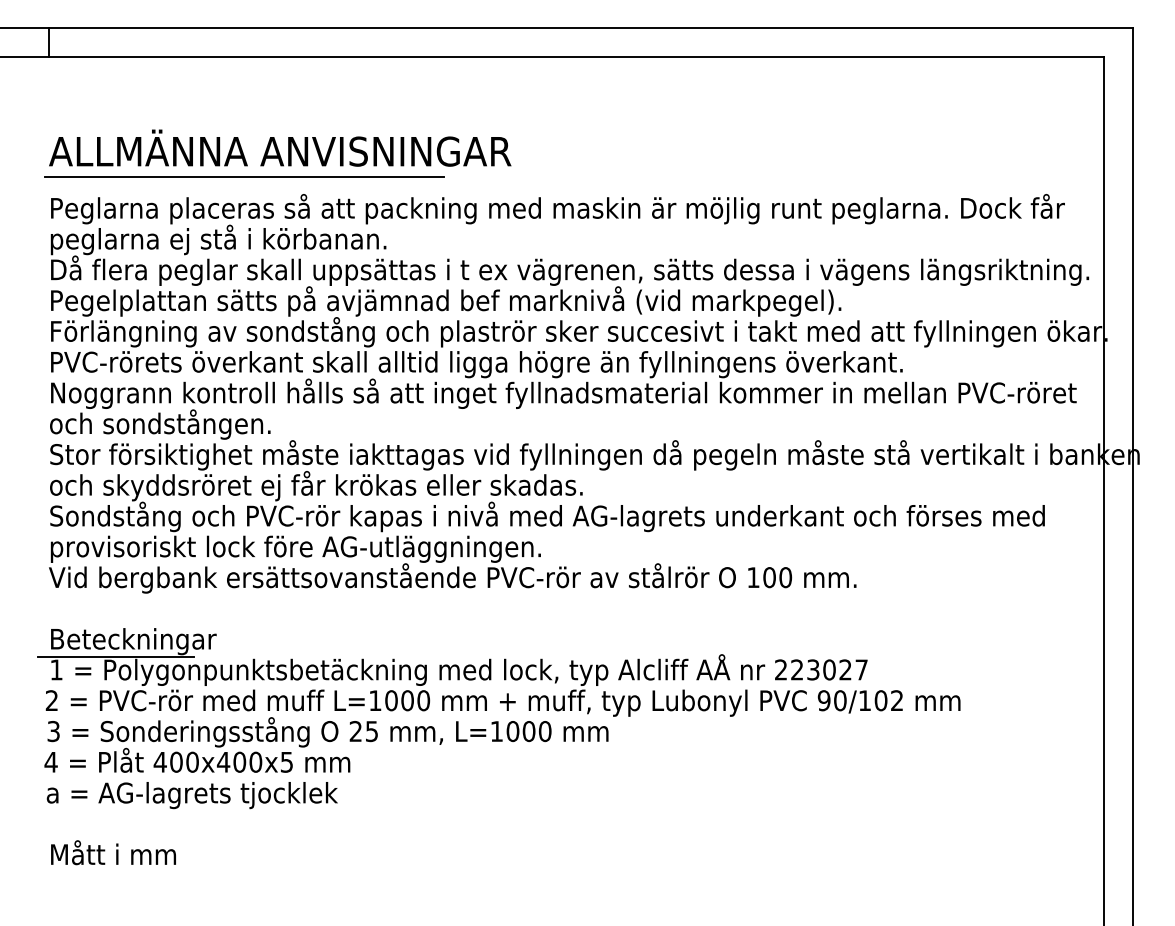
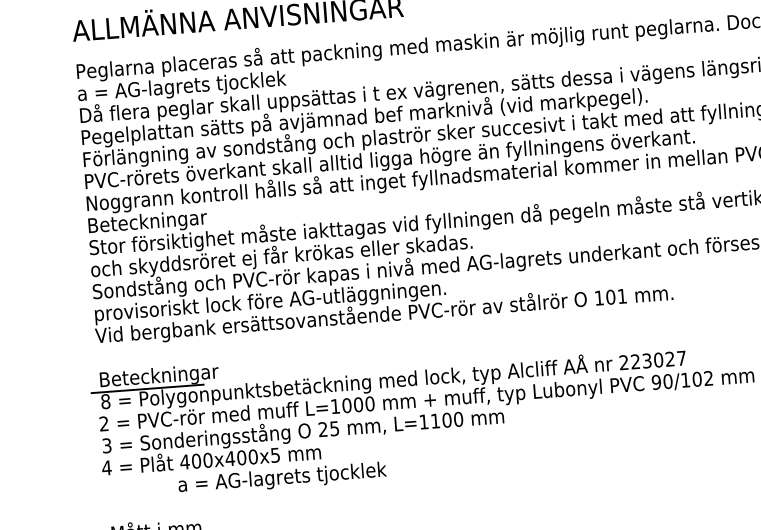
line: (244, 176) -> (213, 38), removed
text: (218, 239) -> (198, 85), peglarna ej stå i körbanan. -> a = AG-lagrets tjocklek
text: (160, 424) -> (166, 220), och sondstången. -> Beteckningar
text: (785, 577) -> (622, 296), 100 -> 101
text: (56, 669) -> (105, 401), 1 -> 8
text: (512, 731) -> (435, 421), L=1000 -> L=1100
text: (191, 795) -> (281, 478), moved

